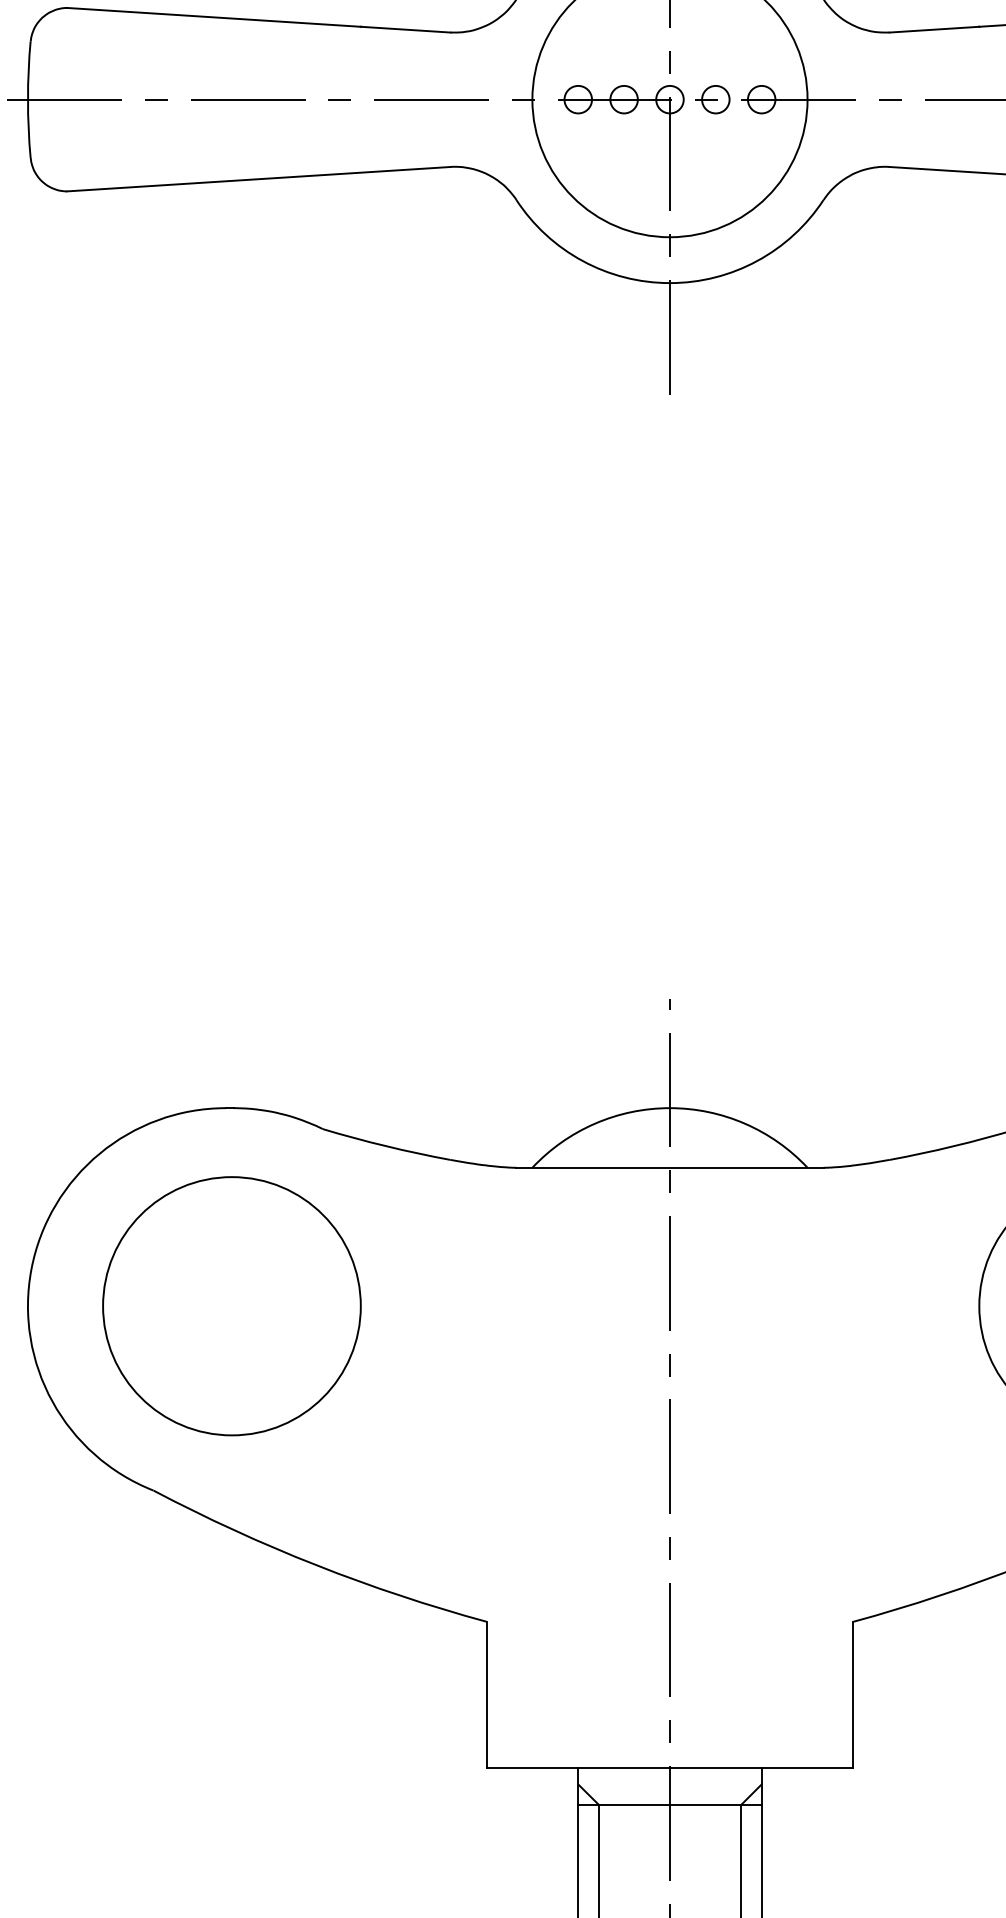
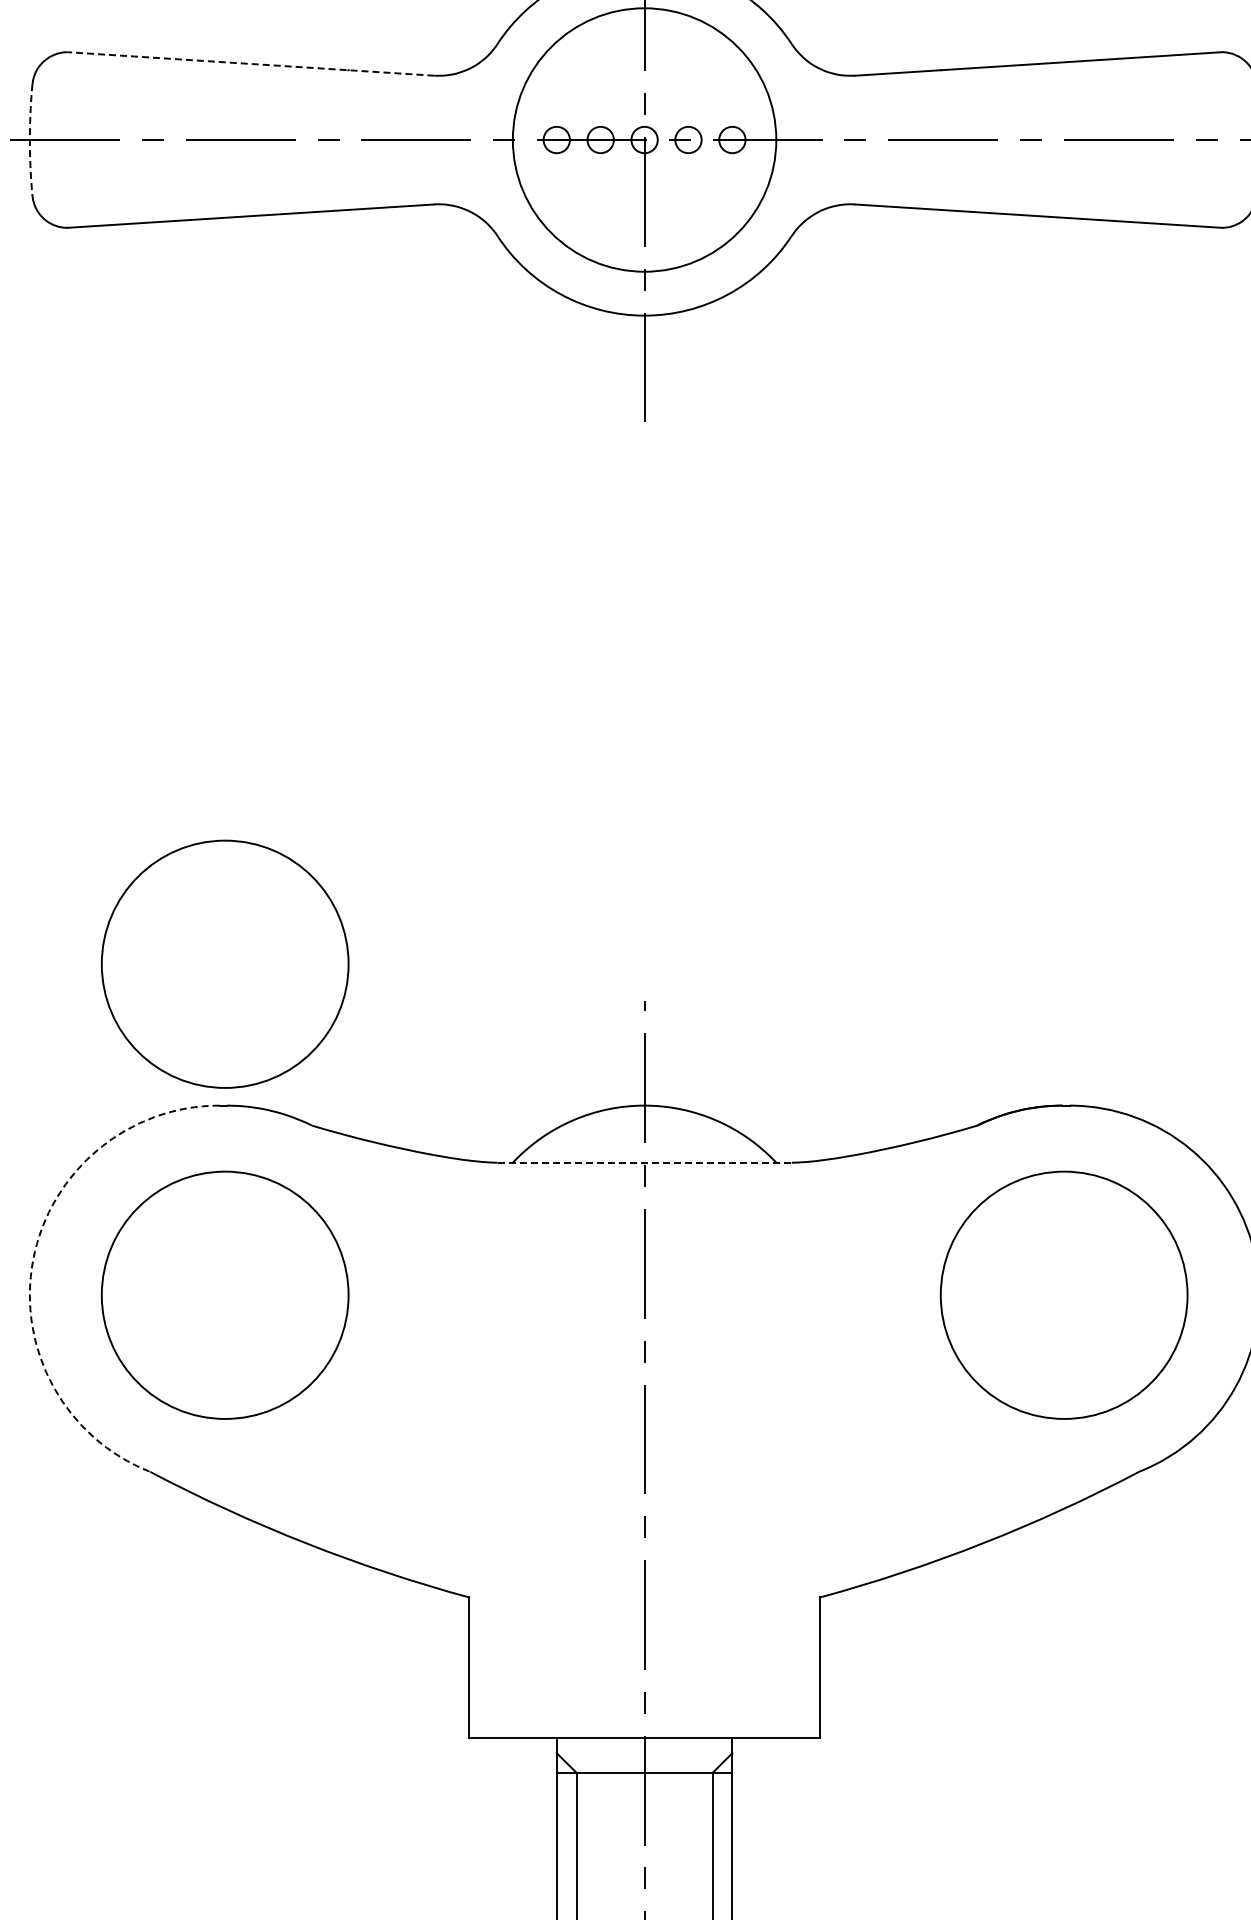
line: (258, 19) -> (250, 63), solid -> dashed
arc: (27, 100) -> (29, 140), solid -> dashed
part: (231, 959) -> (224, 963), added
line: (670, 1167) -> (645, 1162), solid -> dashed
arc: (31, 1268) -> (33, 1259), solid -> dashed

